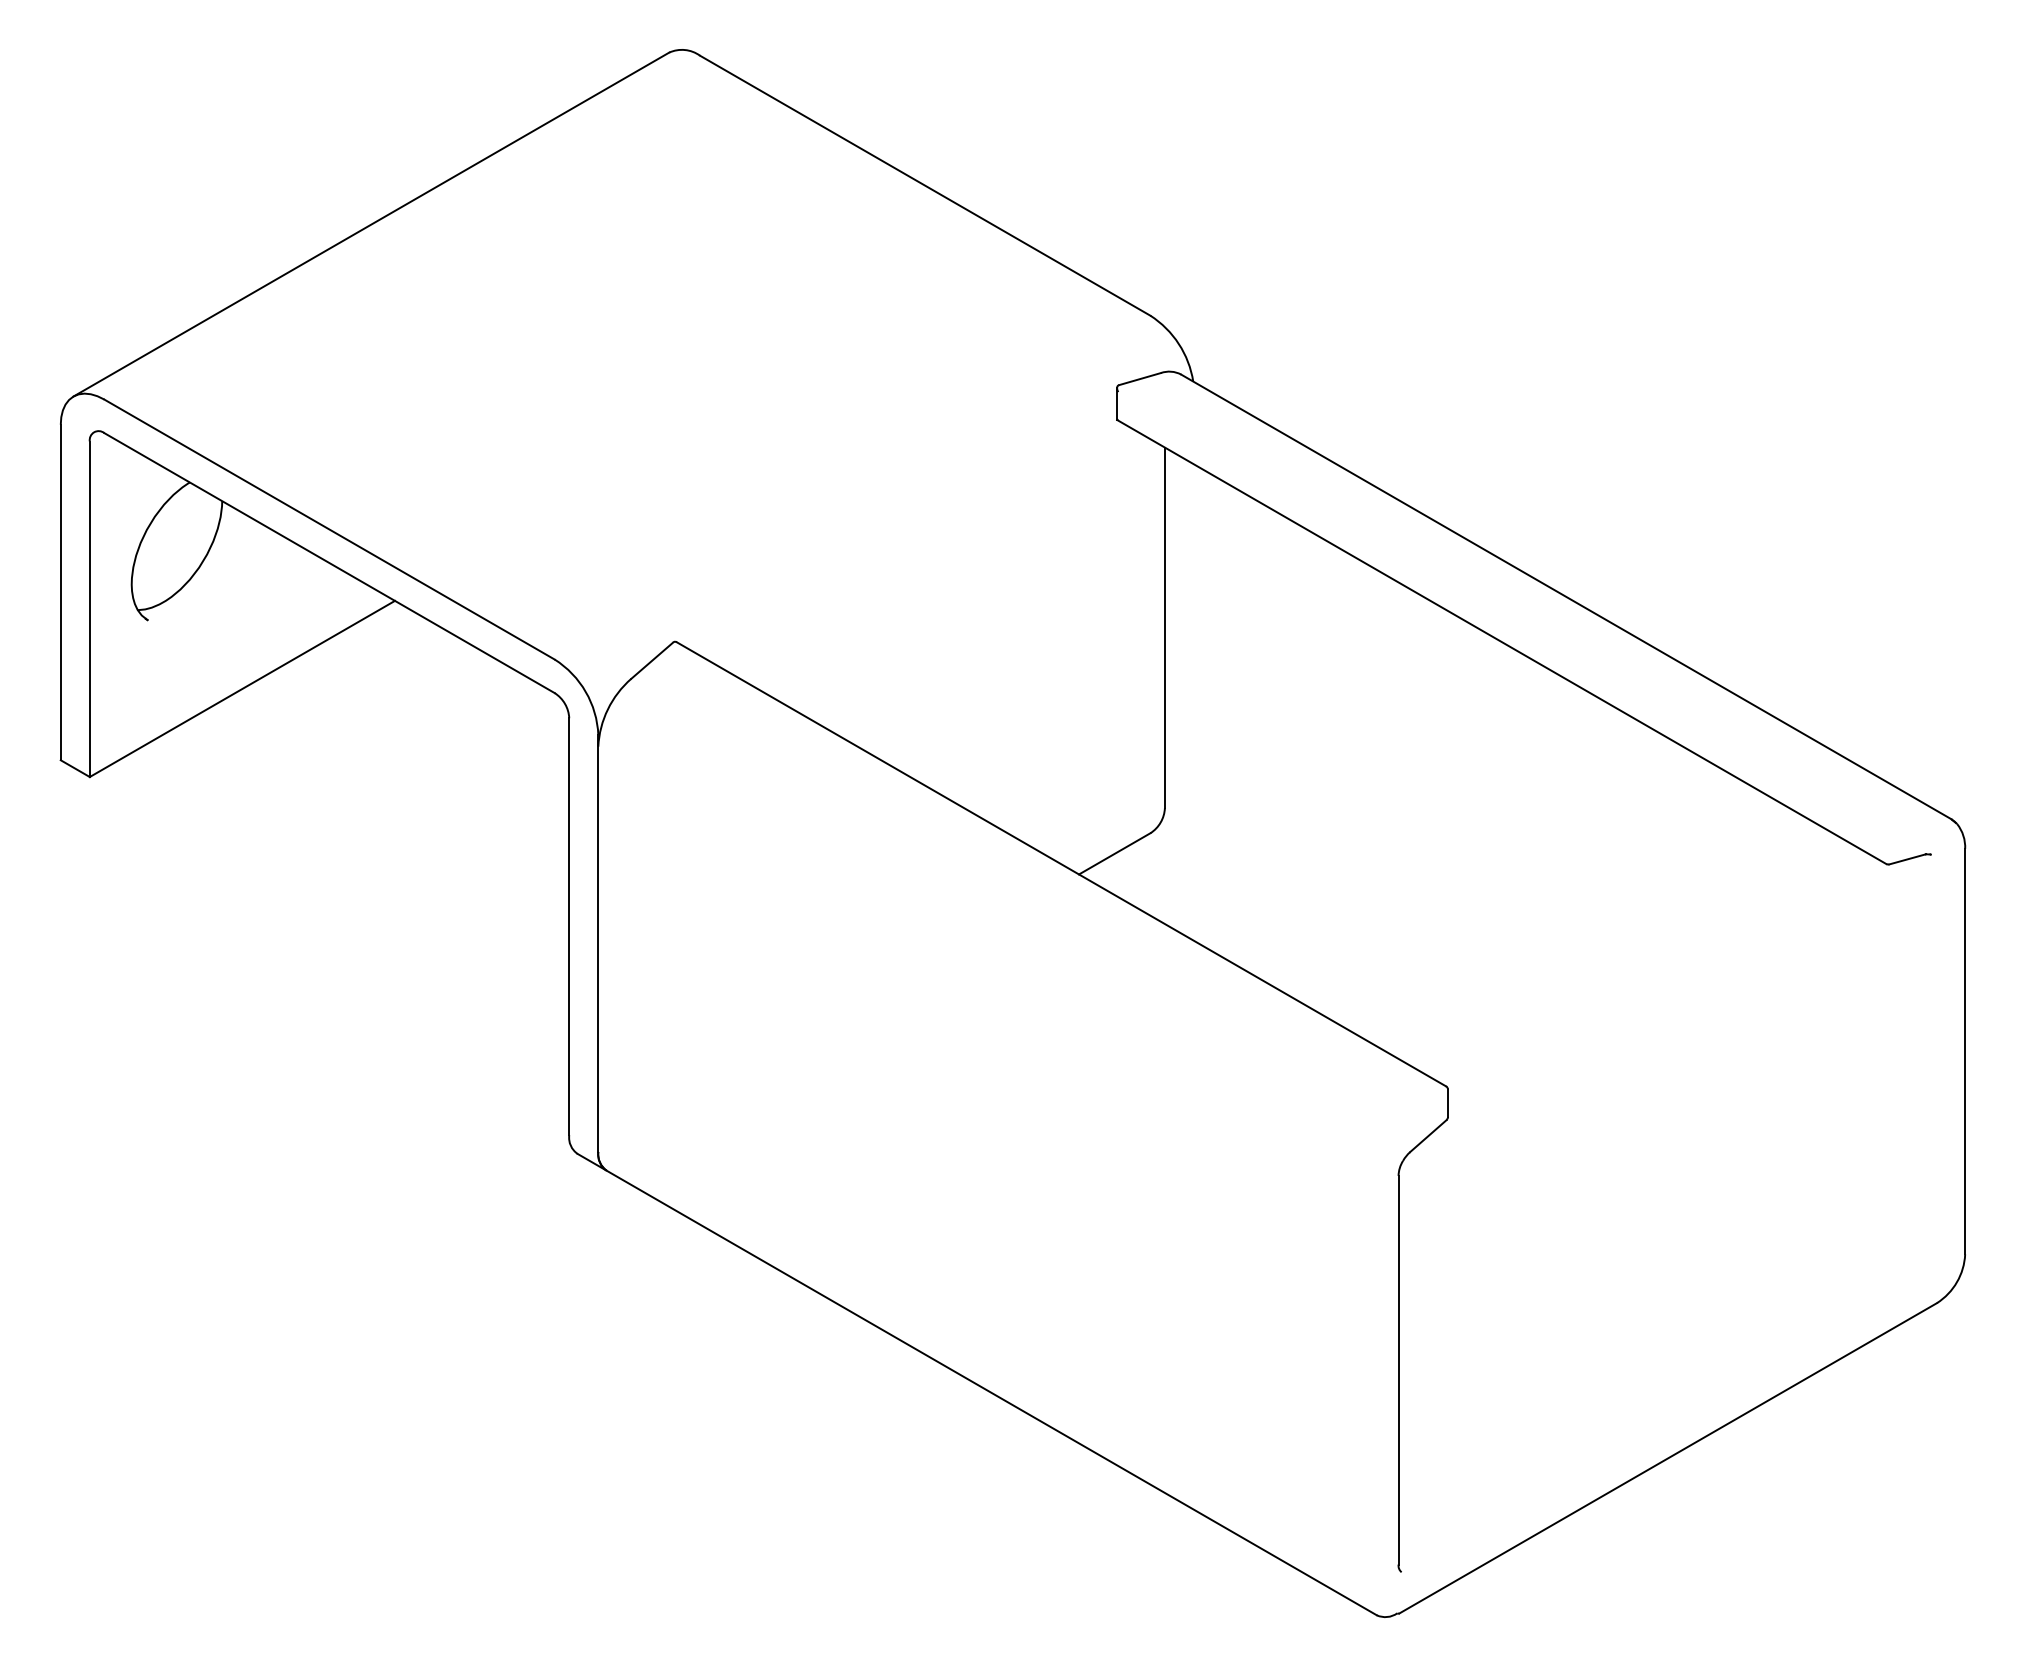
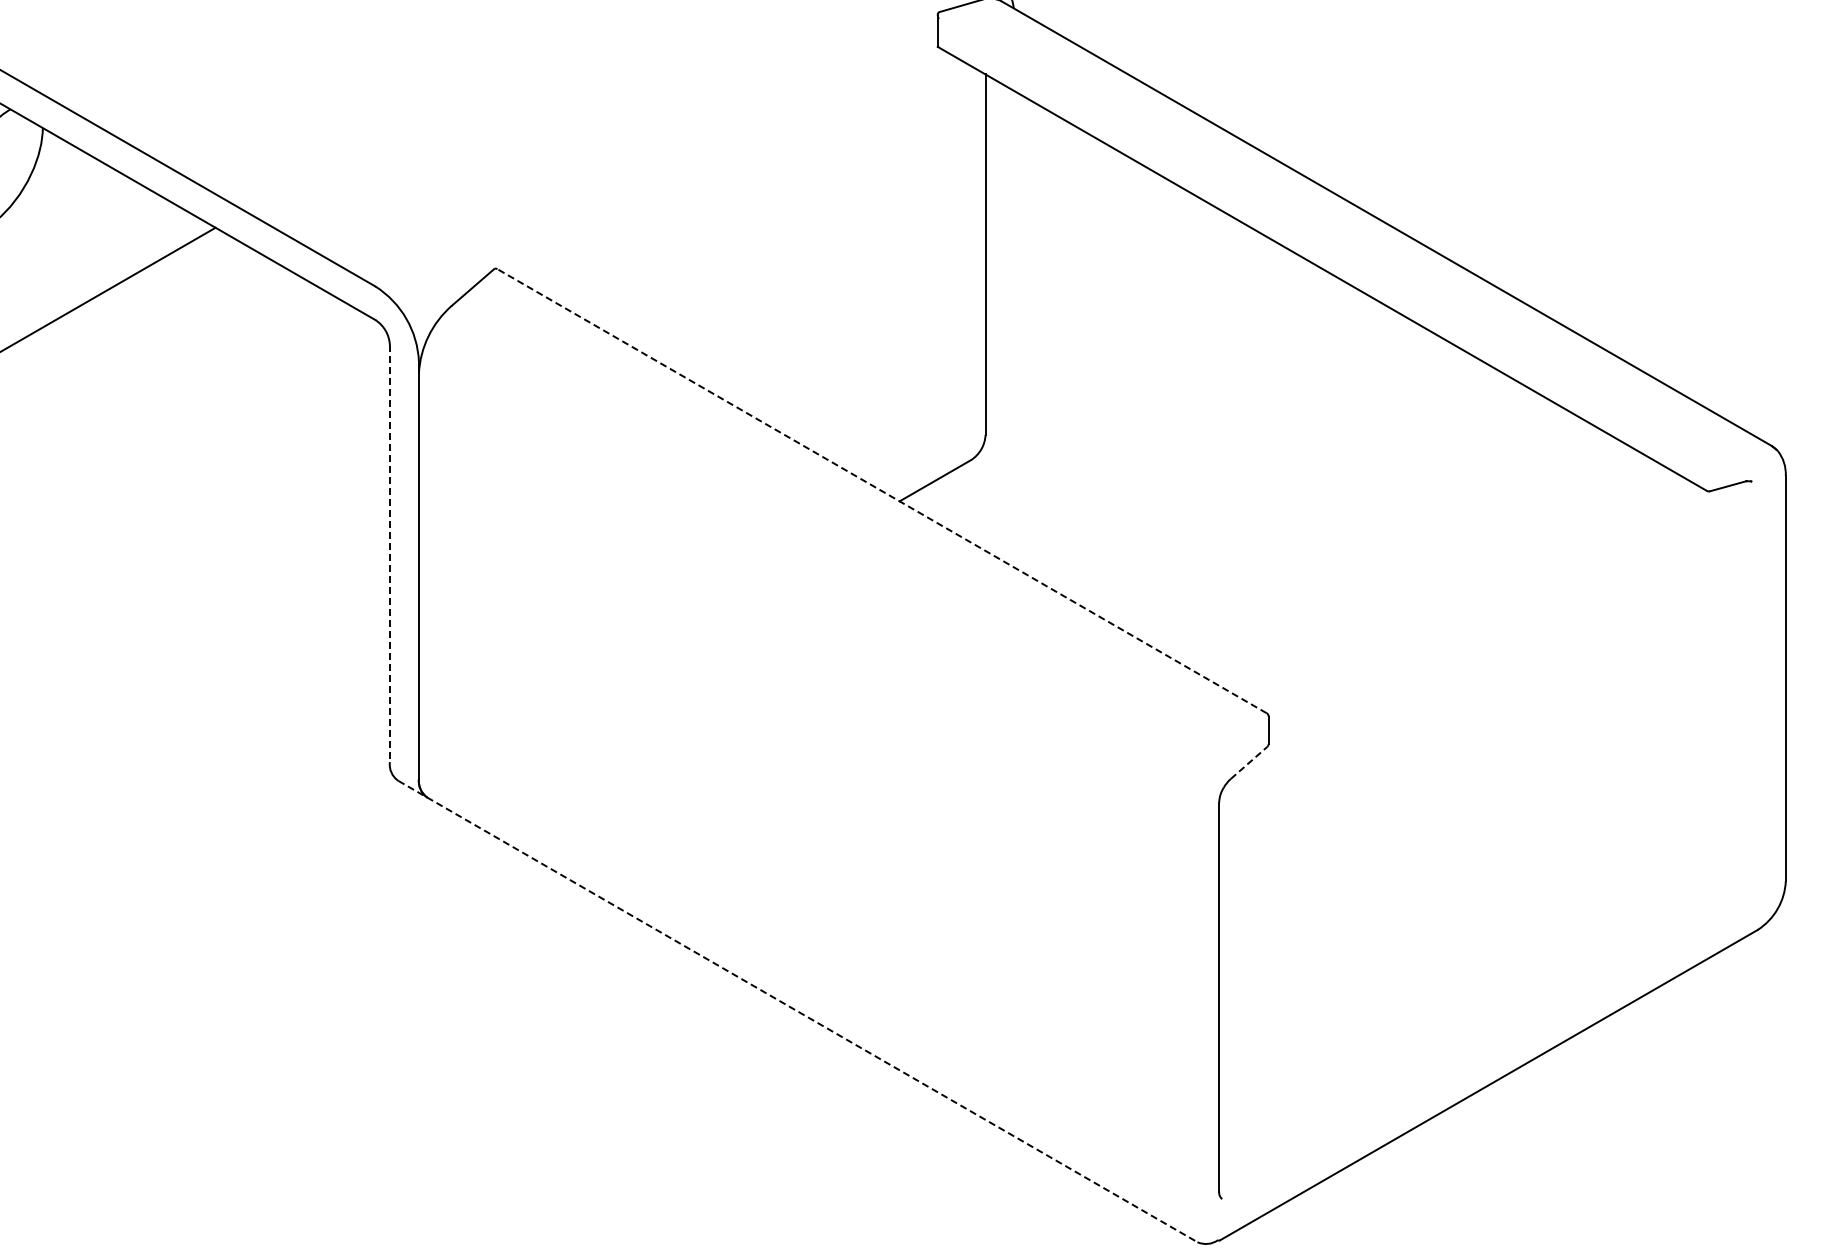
line: (1061, 864) -> (882, 491), solid -> dashed
line: (569, 927) -> (390, 554), solid -> dashed
line: (1428, 1135) -> (1249, 762), solid -> dashed
line: (977, 1384) -> (798, 1011), solid -> dashed

